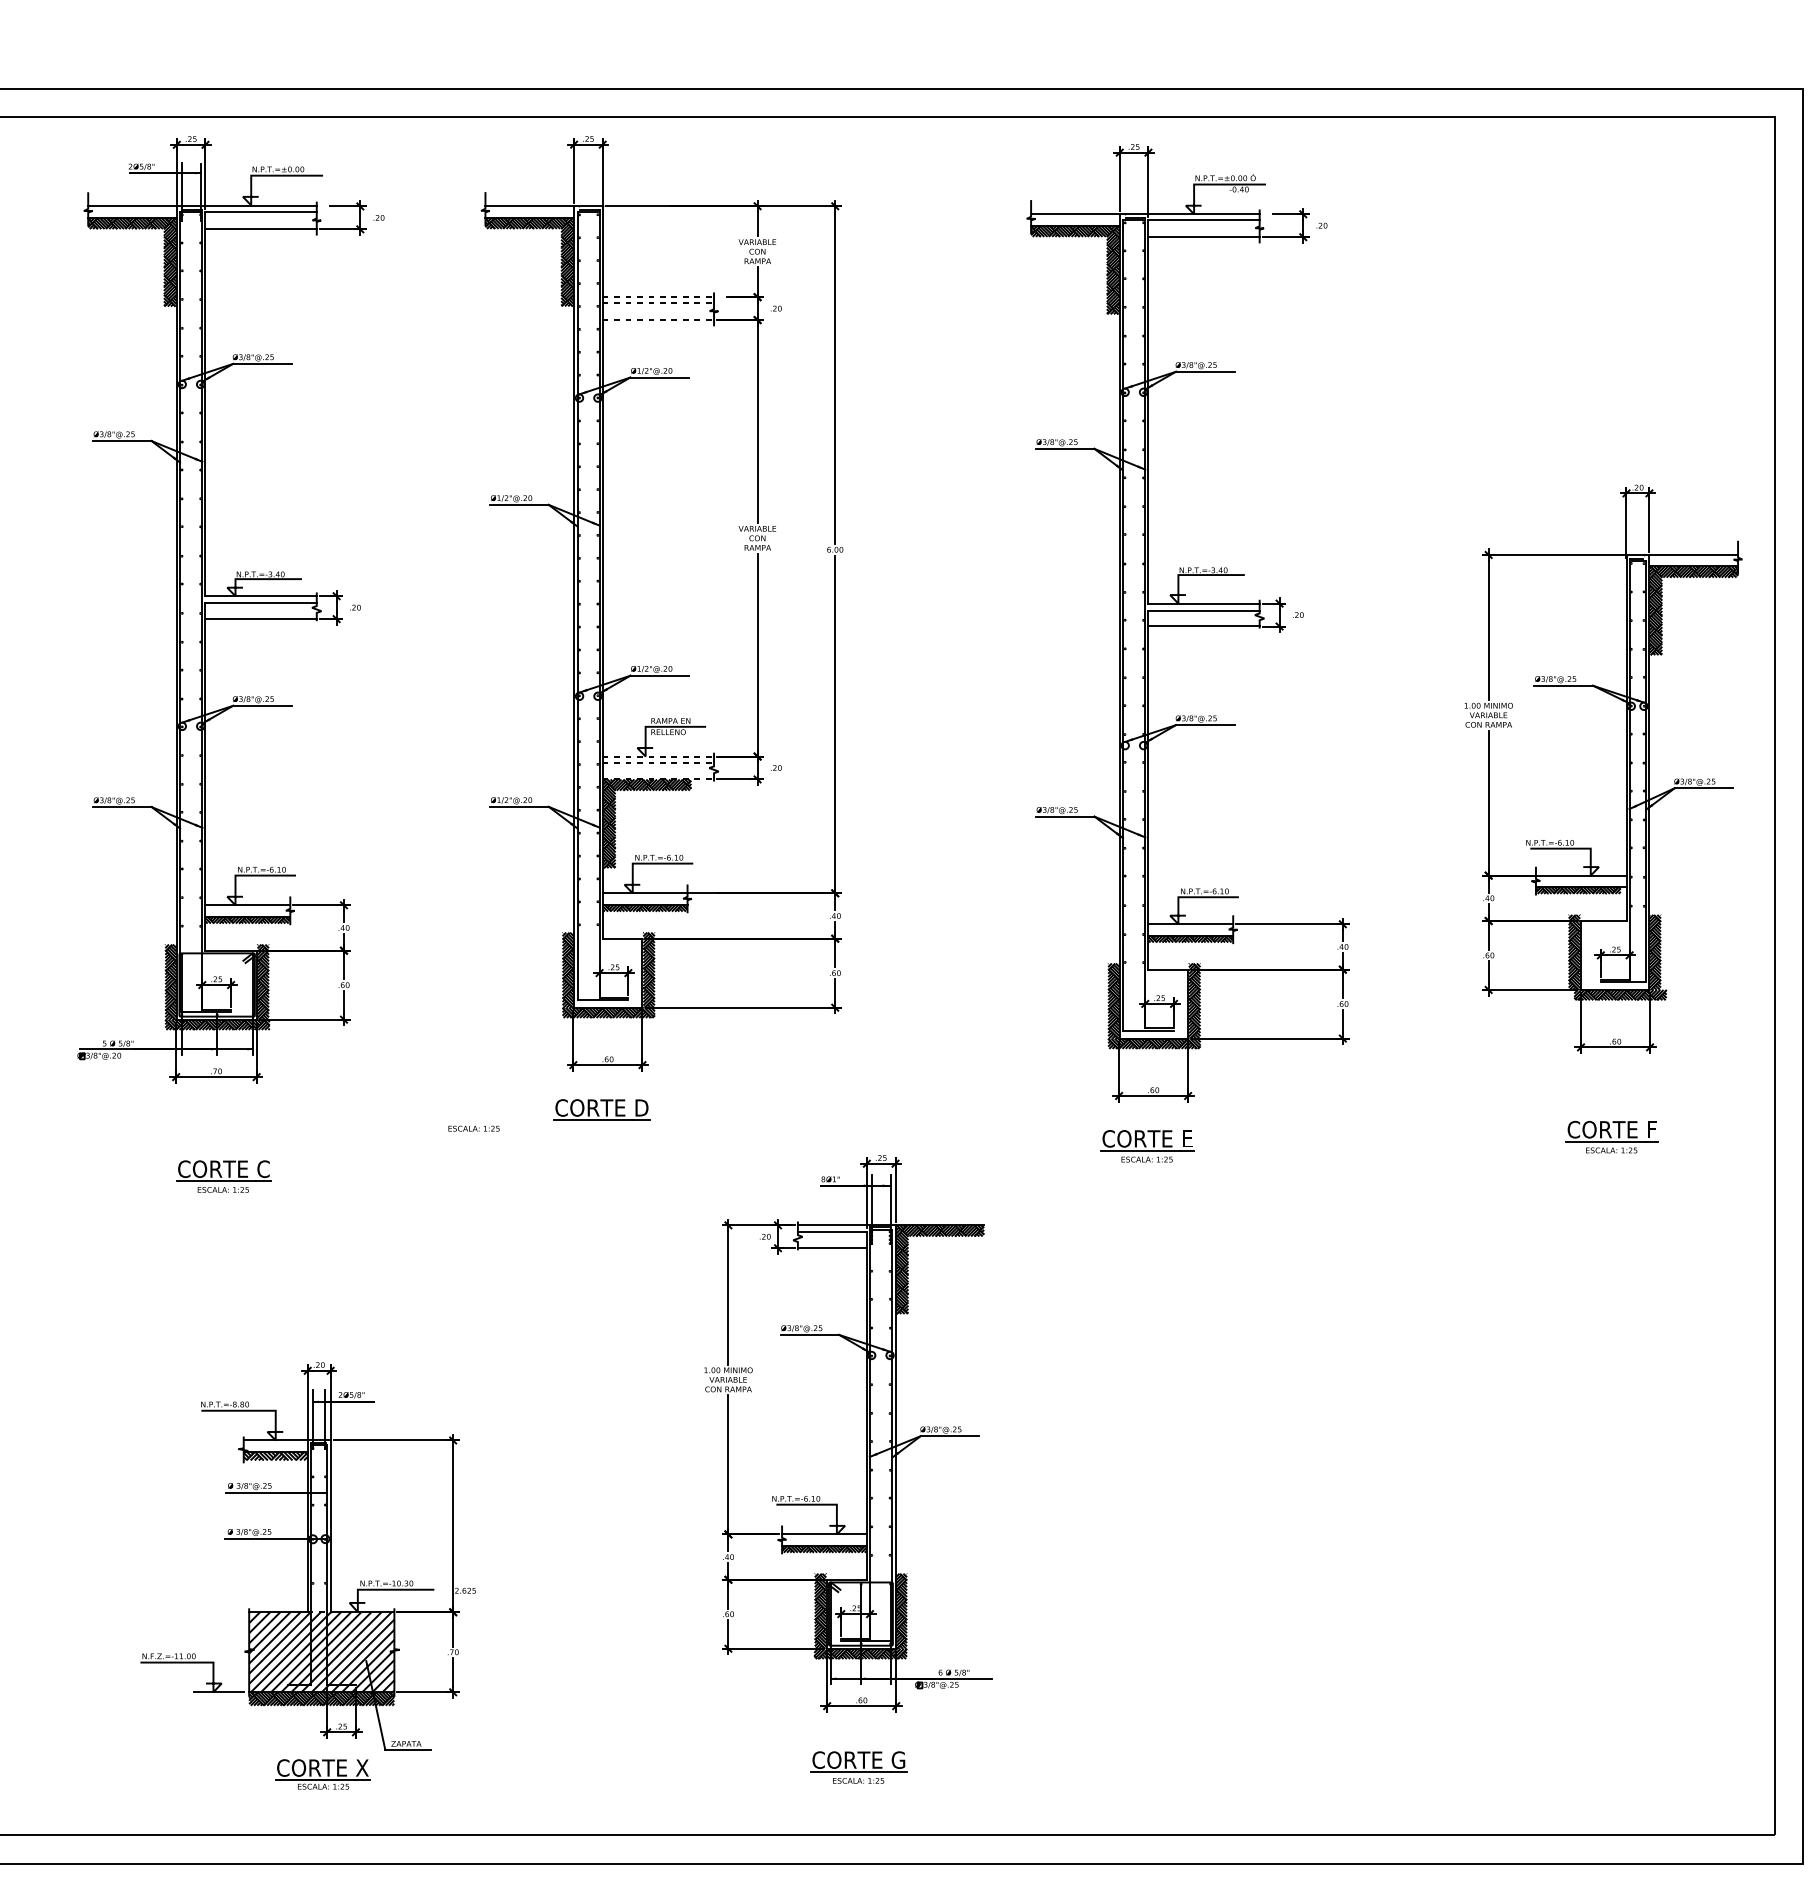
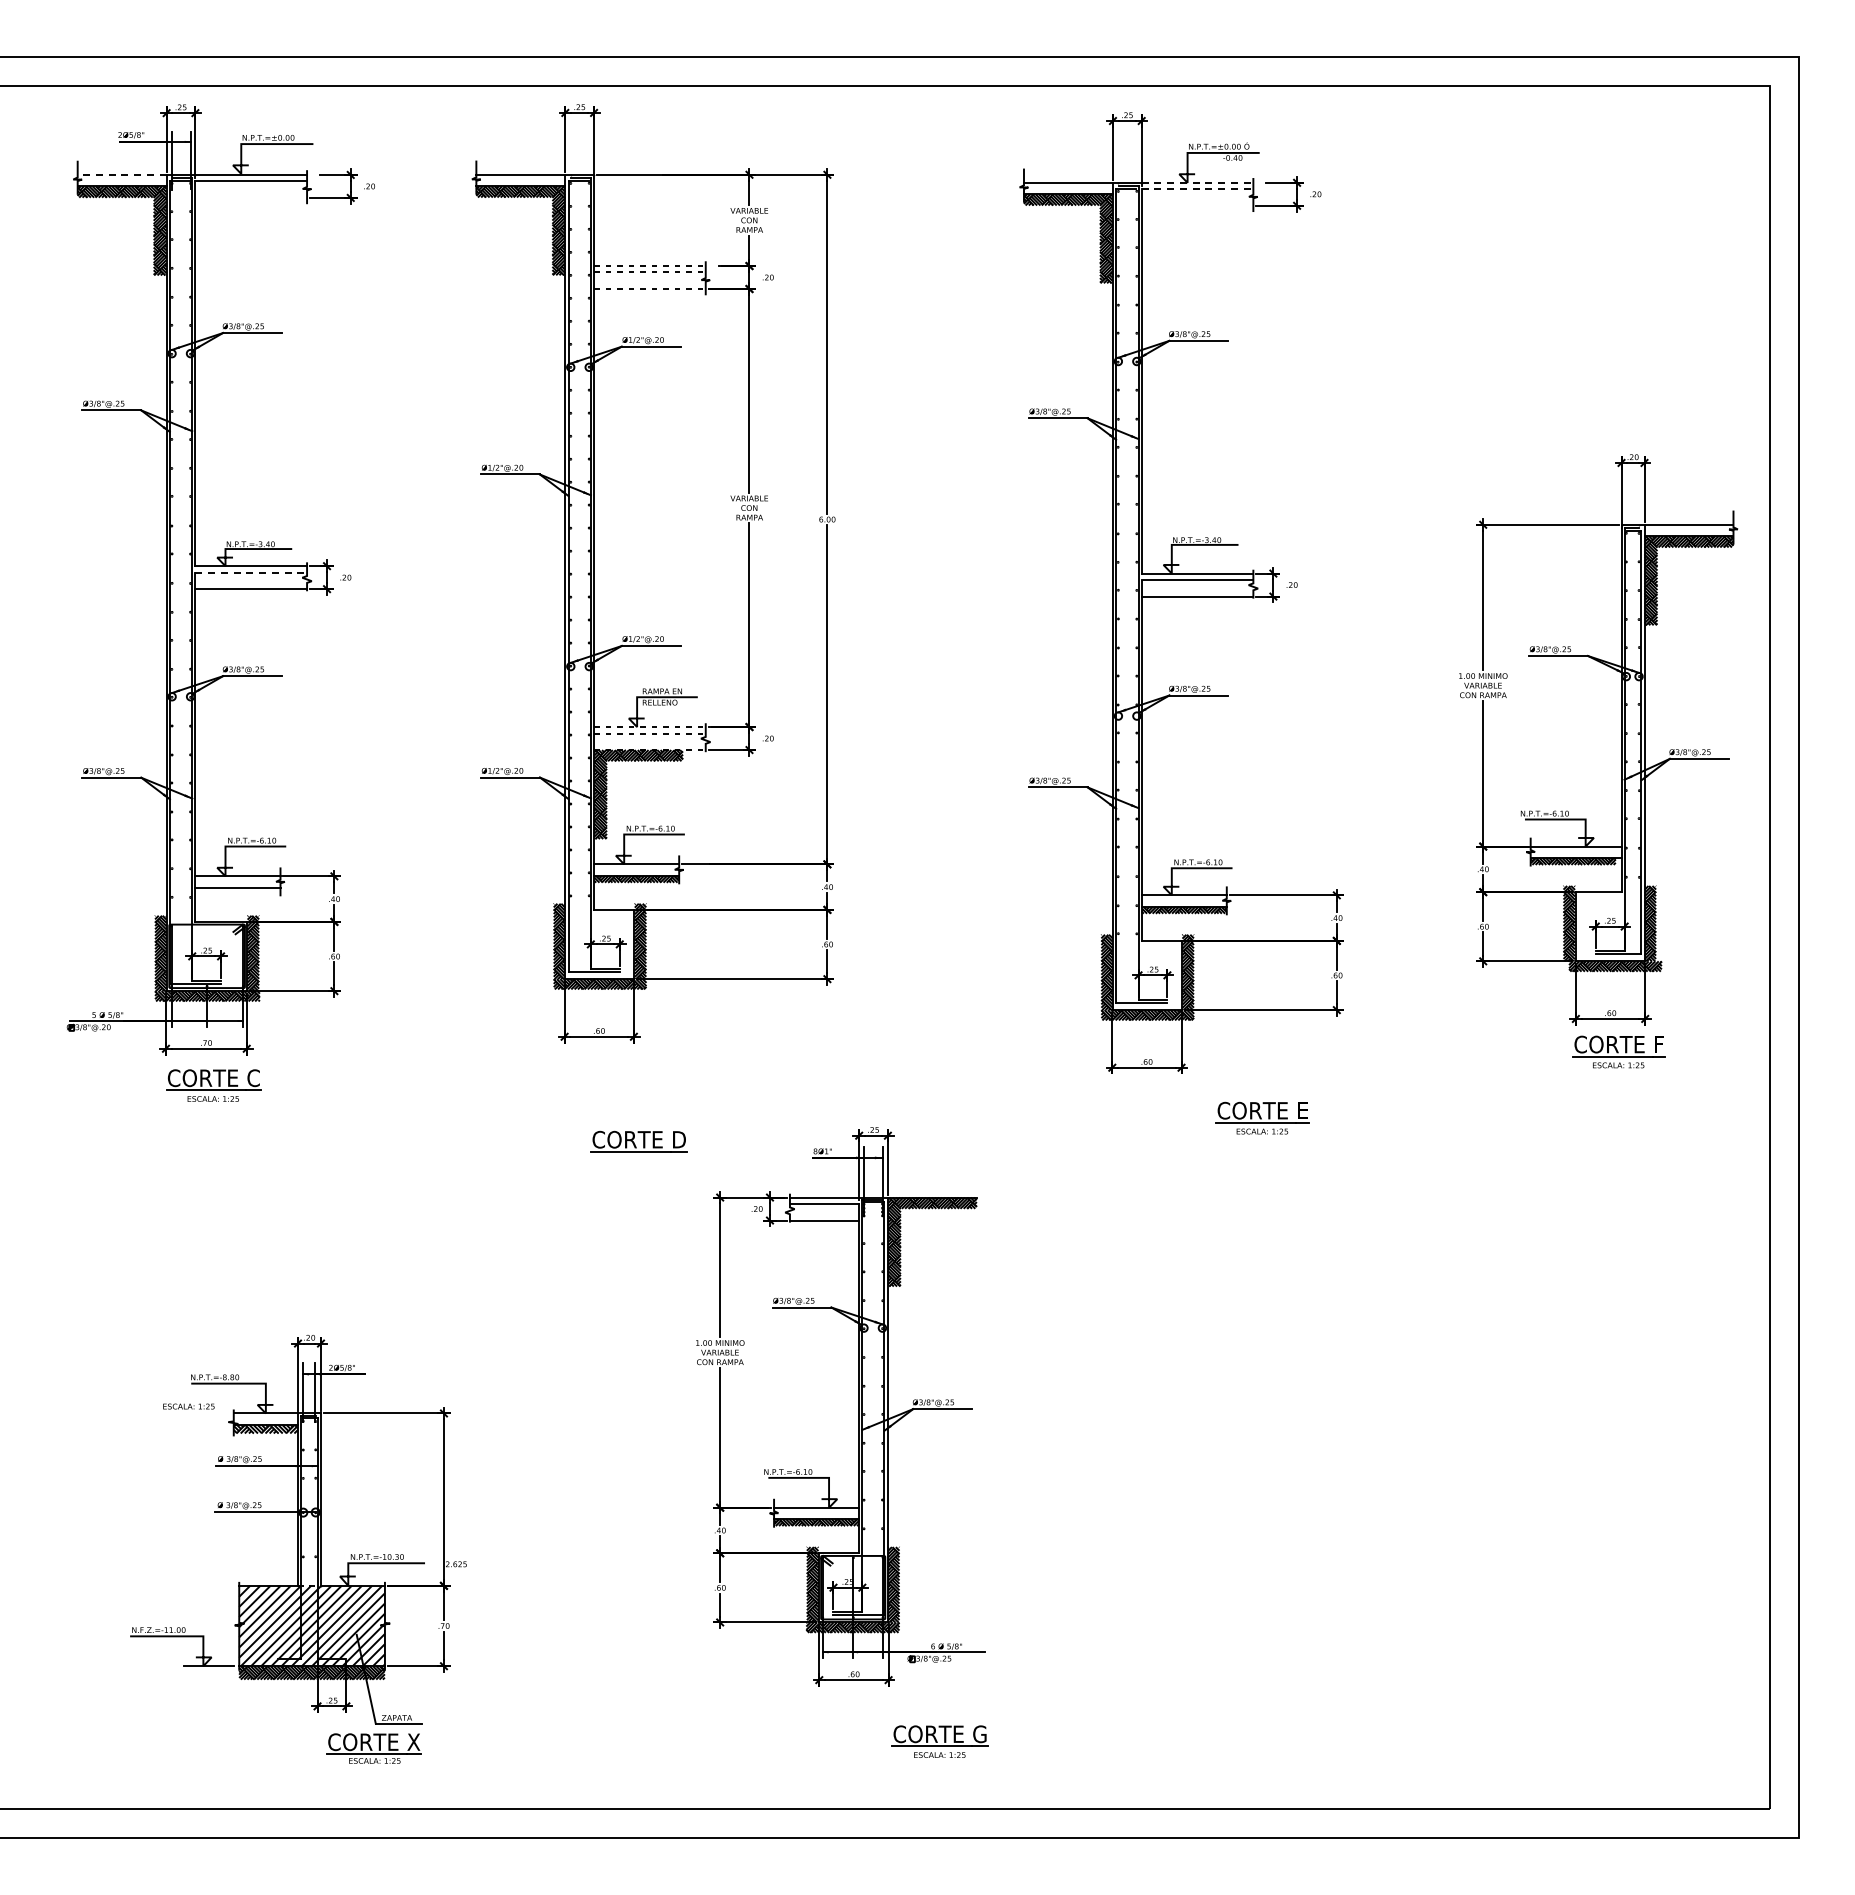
line: (131, 205) -> (121, 174), solid -> dashed
line: (1203, 213) -> (1197, 182), solid -> dashed
line: (1203, 219) -> (1197, 188), solid -> dashed
line: (261, 228) -> (251, 197), removed
line: (1203, 236) -> (1197, 205), removed
line: (261, 603) -> (251, 573), solid -> dashed
hatch: (247, 919) -> (237, 890), removed
part: (601, 1109) -> (638, 1141), moved
text: (473, 1128) -> (188, 1406), moved
part: (1611, 1136) -> (1618, 1051), moved
part: (1147, 1145) -> (1262, 1117), moved
part: (223, 1176) -> (213, 1085), moved
part: (858, 1767) -> (939, 1741), moved
part: (322, 1774) -> (373, 1748), moved

